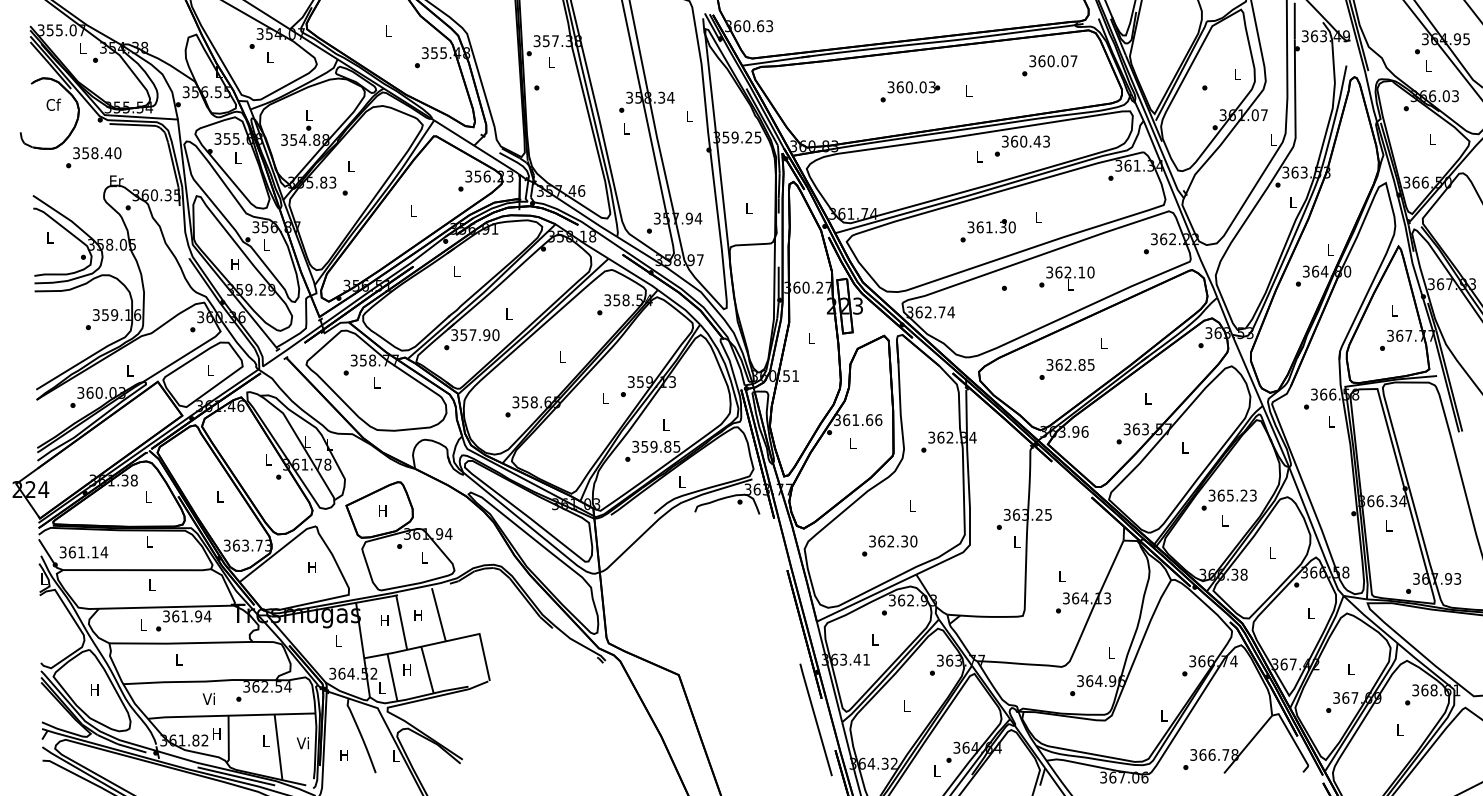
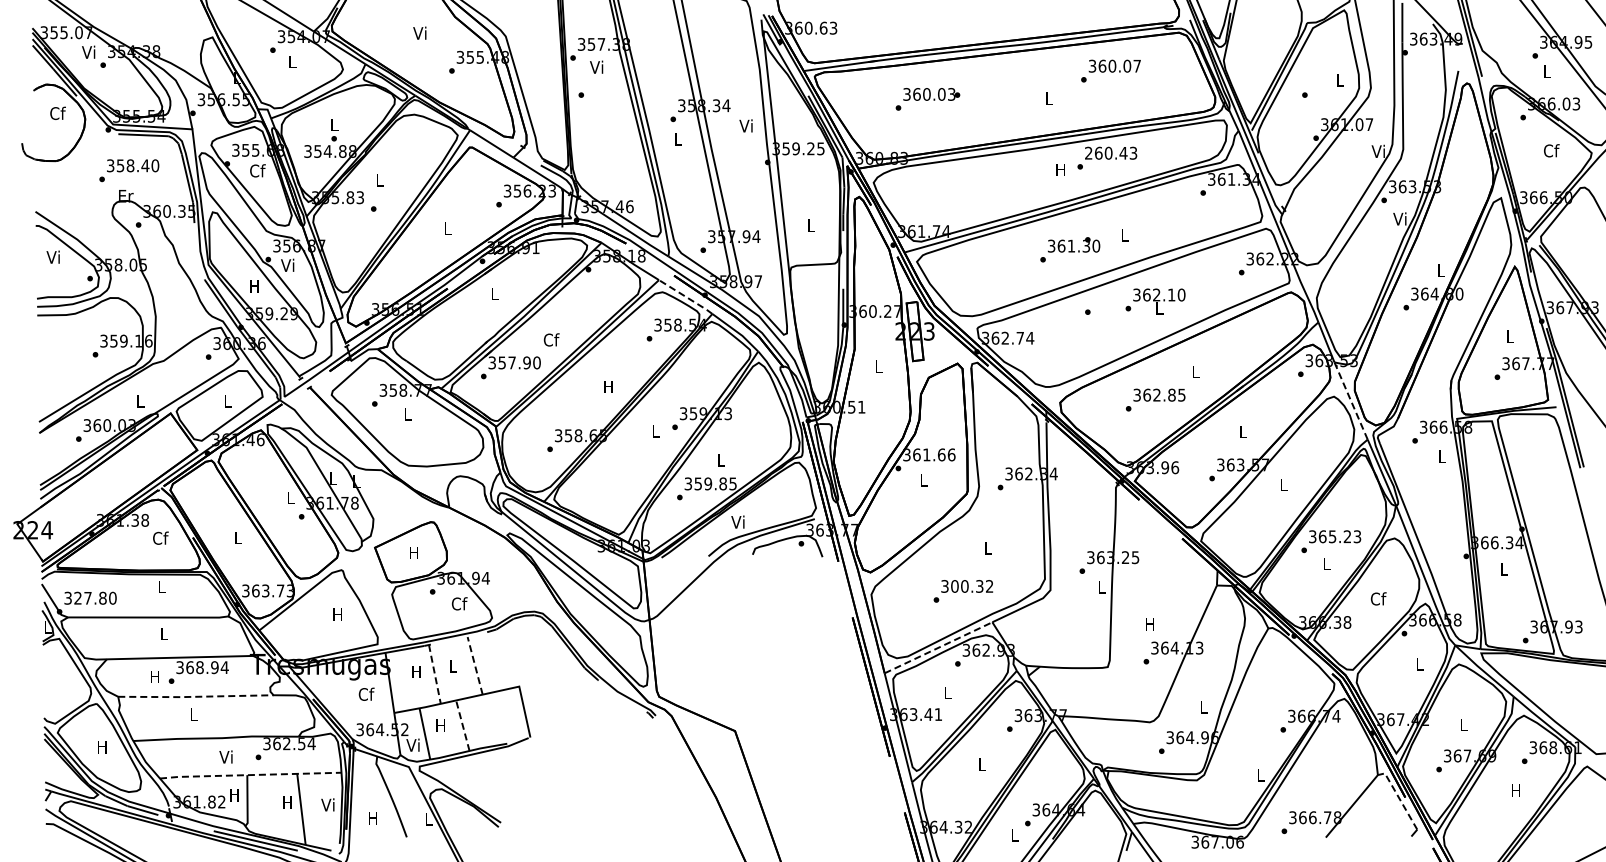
text: (387, 30) -> (419, 32), L -> Vi
text: (81, 47) -> (88, 51), L -> Vi
text: (550, 61) -> (596, 66), L -> Vi
text: (1049, 65) -> (1110, 70), moved
text: (909, 91) -> (927, 99), moved
text: (688, 115) -> (745, 125), L -> Vi
text: (1271, 139) -> (1377, 150), L -> Vi
text: (1432, 139) -> (1551, 150), L -> Cf
text: (1005, 141) -> (1088, 153), 360.43 -> 260.43
text: (979, 156) -> (1060, 169), L -> H
text: (93, 157) -> (129, 170), moved
text: (237, 157) -> (257, 170), L -> Cf
text: (1292, 201) -> (1399, 218), L -> Vi
text: (48, 236) -> (52, 256), L -> Vi
text: (265, 244) -> (287, 264), L -> Vi
line: (633, 273) -> (686, 296), solid -> dashed
text: (509, 313) -> (551, 339), L -> Cf
text: (561, 356) -> (608, 386), L -> H
line: (1246, 369) -> (1350, 400), solid -> dashed
text: (681, 481) -> (737, 521), L -> Vi
text: (148, 496) -> (160, 537), L -> Cf
text: (897, 541) -> (972, 586), 362.30 -> 300.32
text: (88, 551) -> (95, 597), 361.14 -> 327.80
text: (1272, 552) -> (1378, 598), L -> Cf
text: (424, 557) -> (459, 603), L -> Cf
text: (1061, 576) -> (1149, 624), L -> H
line: (866, 597) -> (938, 647), solid -> dashed
line: (439, 614) -> (475, 665), solid -> dashed
text: (417, 615) -> (452, 666), H -> L
text: (184, 616) -> (199, 667), 361.94 -> 368.94
line: (402, 622) -> (435, 674), solid -> dashed
text: (142, 624) -> (154, 676), L -> H
text: (338, 640) -> (366, 693), L -> Cf
line: (181, 643) -> (196, 696), solid -> dashed
line: (427, 669) -> (462, 725), solid -> dashed
text: (381, 687) -> (412, 744), L -> Vi
line: (230, 716) -> (249, 775), solid -> dashed
line: (815, 719) -> (883, 779), removed
text: (1399, 729) -> (1515, 790), L -> H
line: (1291, 736) -> (1398, 797), solid -> dashed
text: (265, 740) -> (287, 802), L -> H

